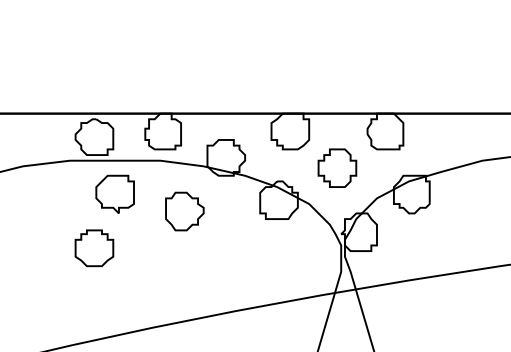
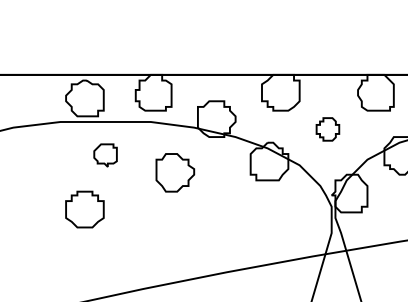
part: (337, 167) -> (327, 128), size x0.6
part: (114, 193) -> (104, 154), size x0.6

